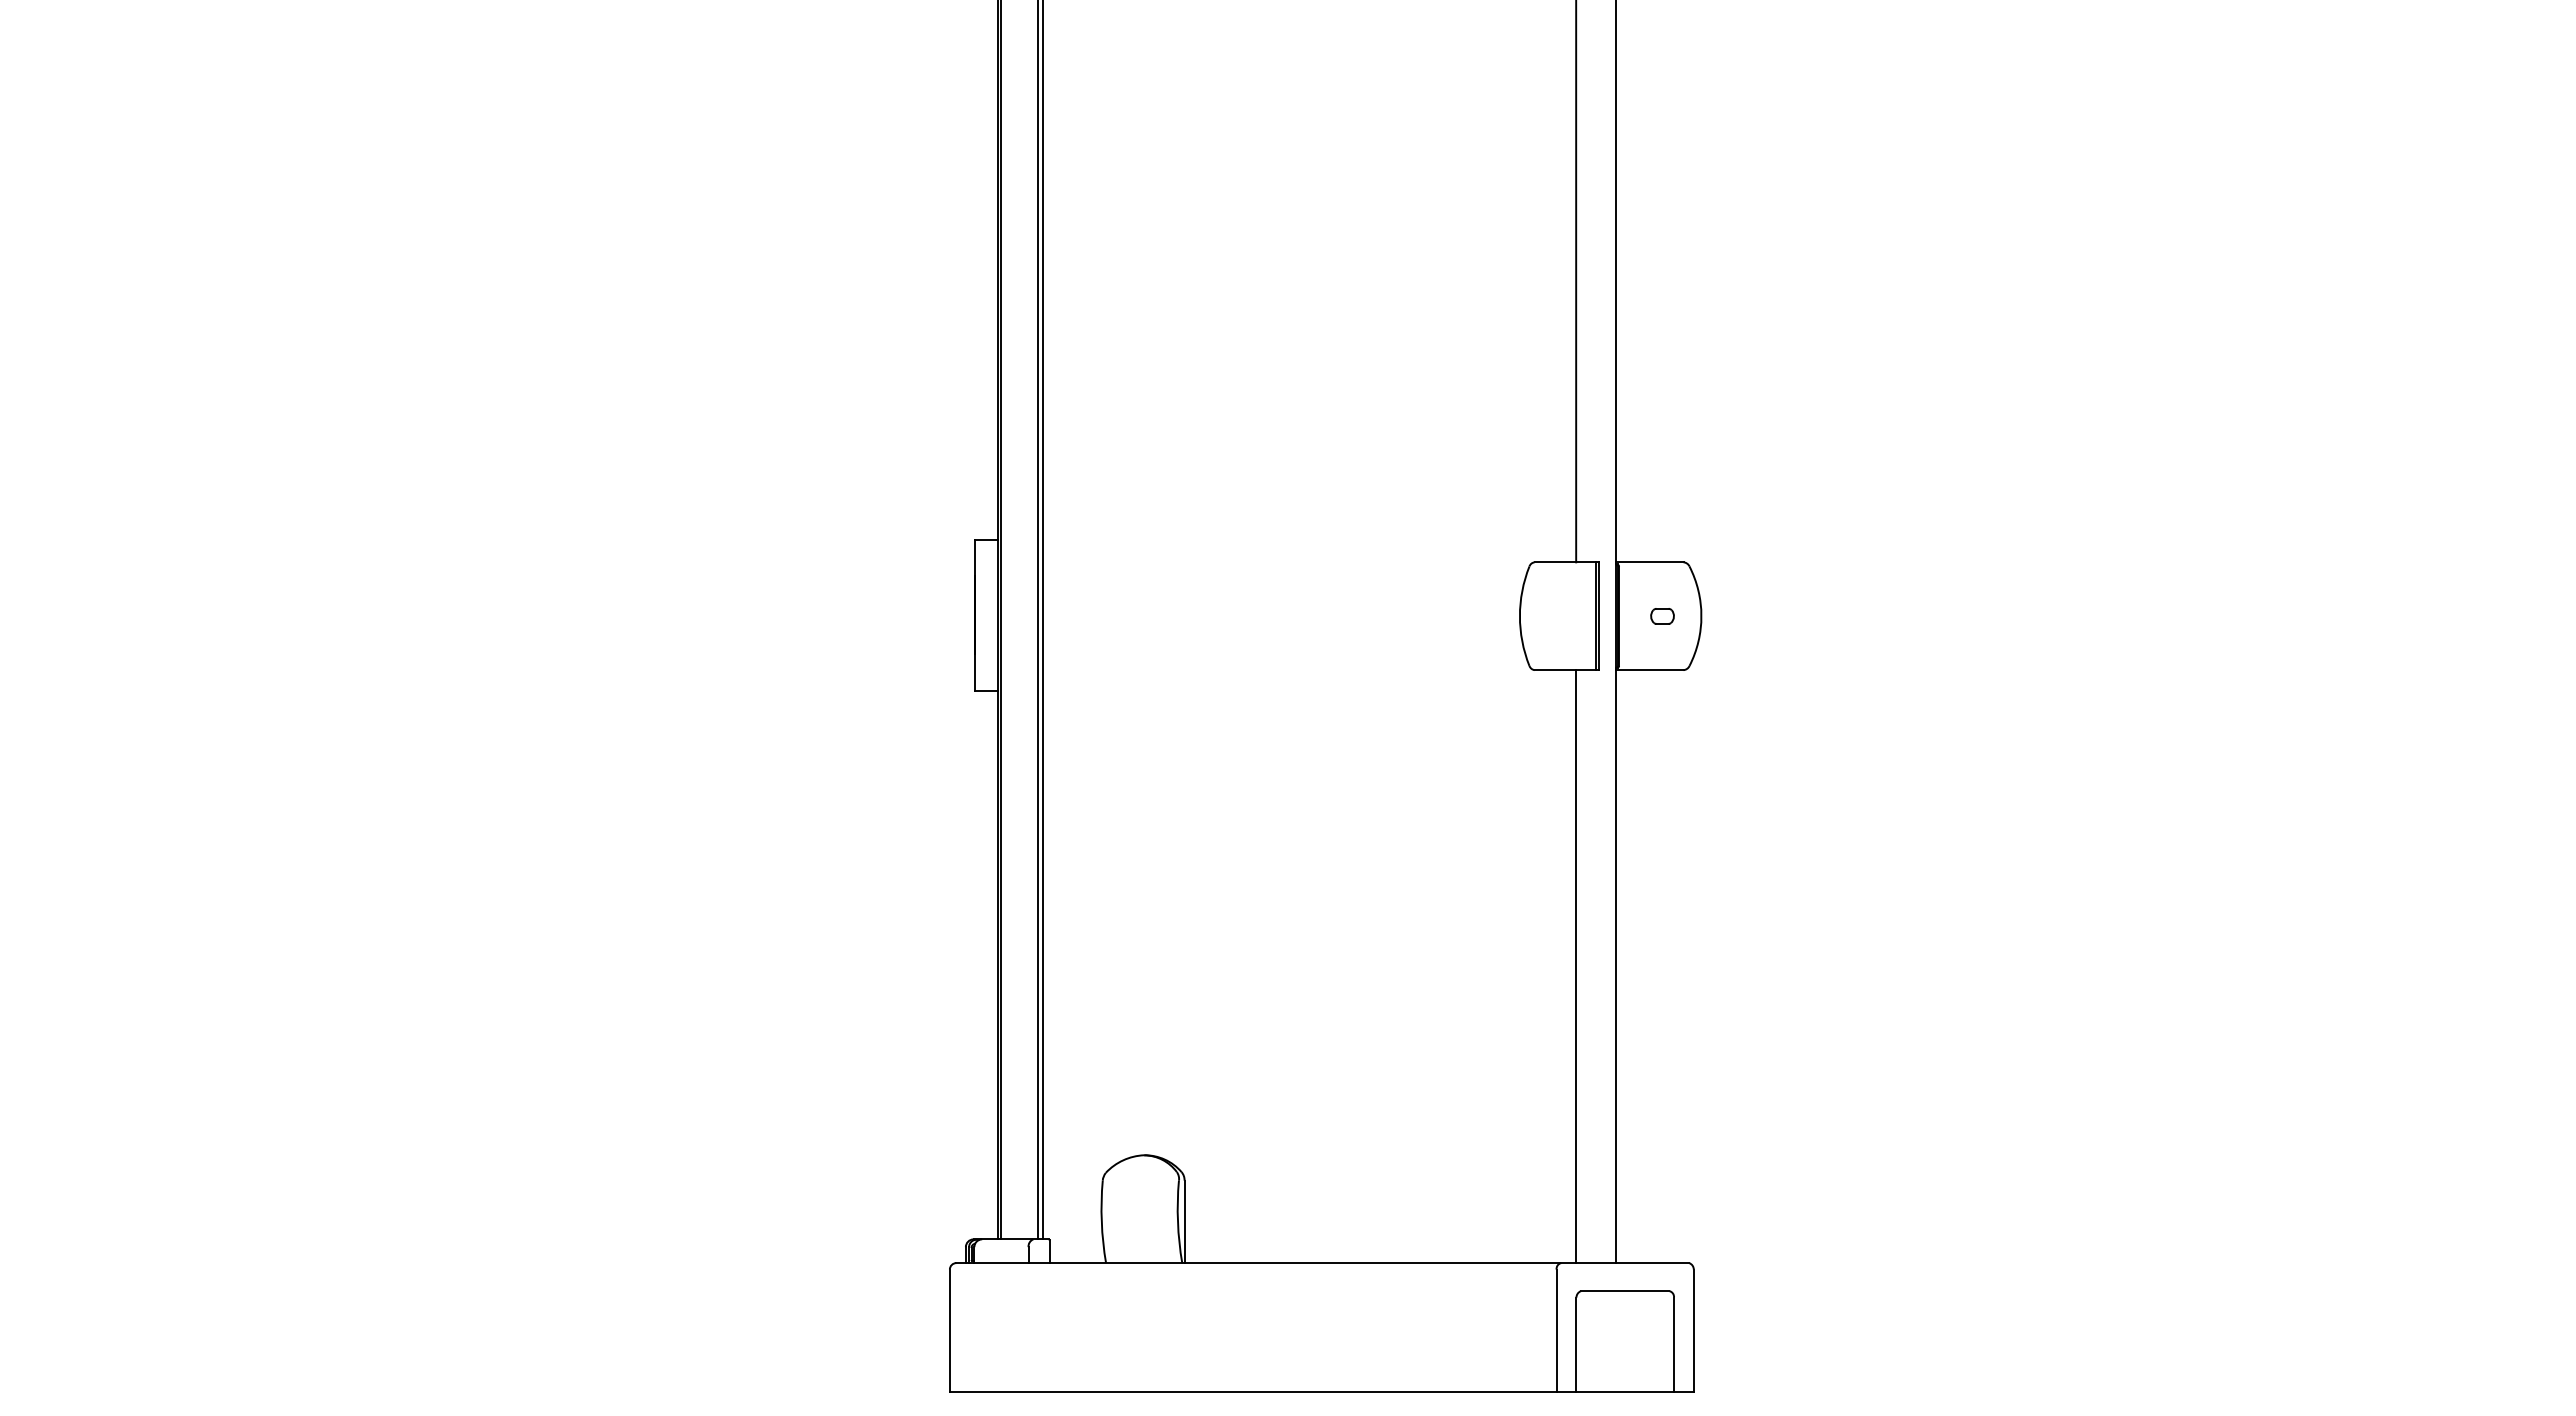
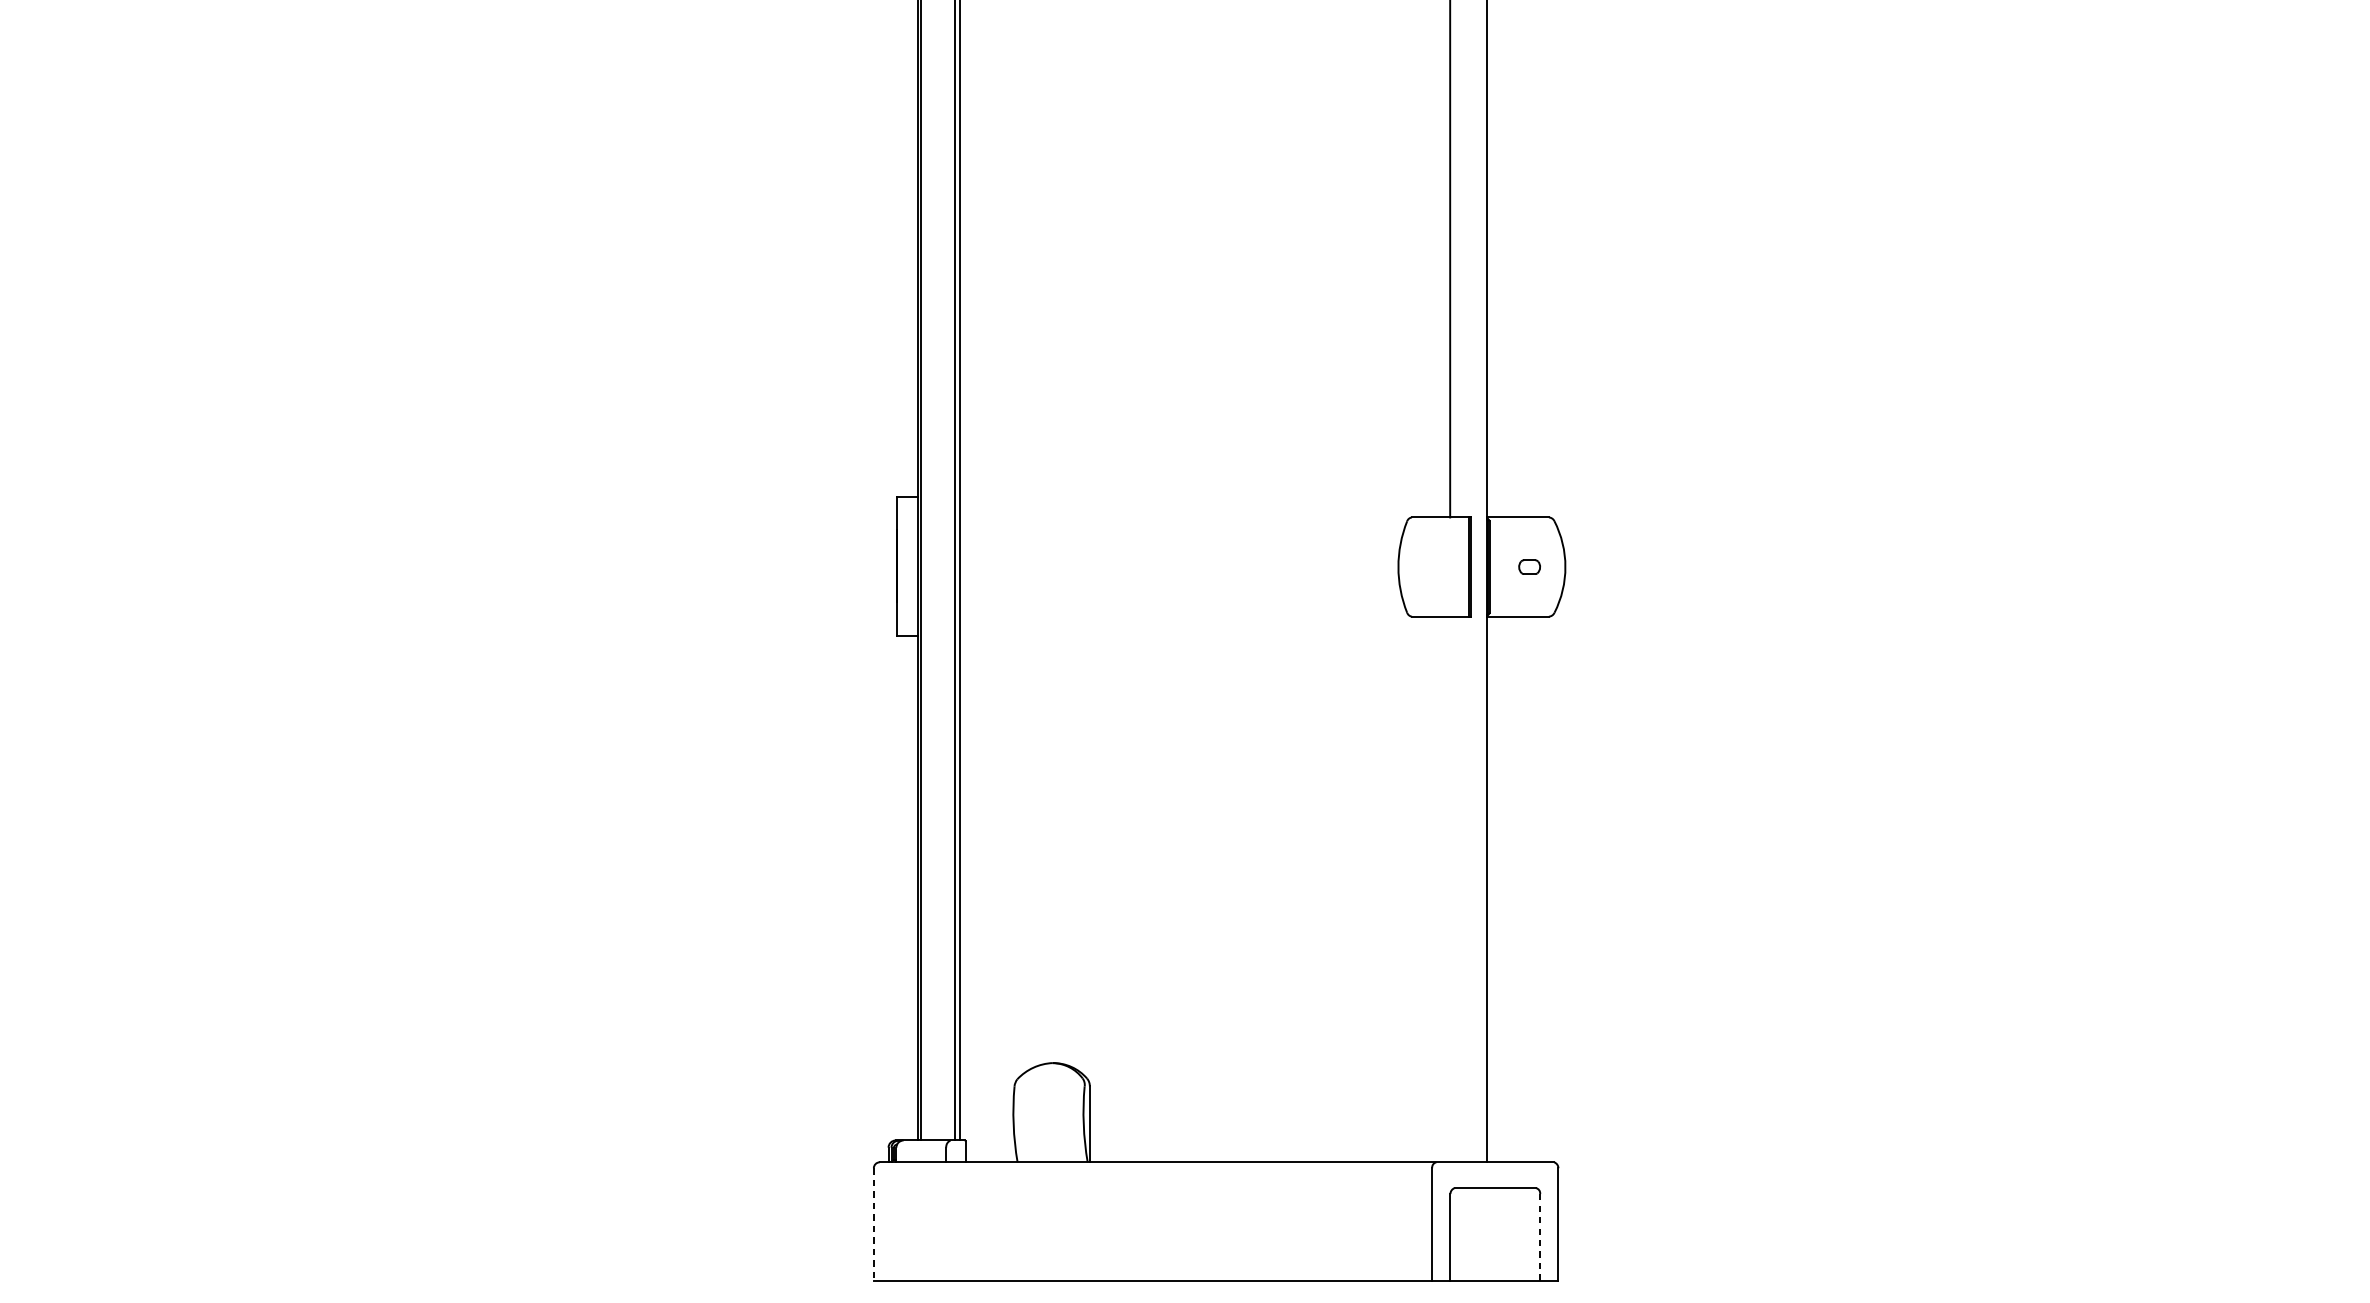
line: (1576, 966) -> (1450, 889), removed
line: (949, 1331) -> (873, 1225), solid -> dashed
line: (1673, 1345) -> (1539, 1238), solid -> dashed

